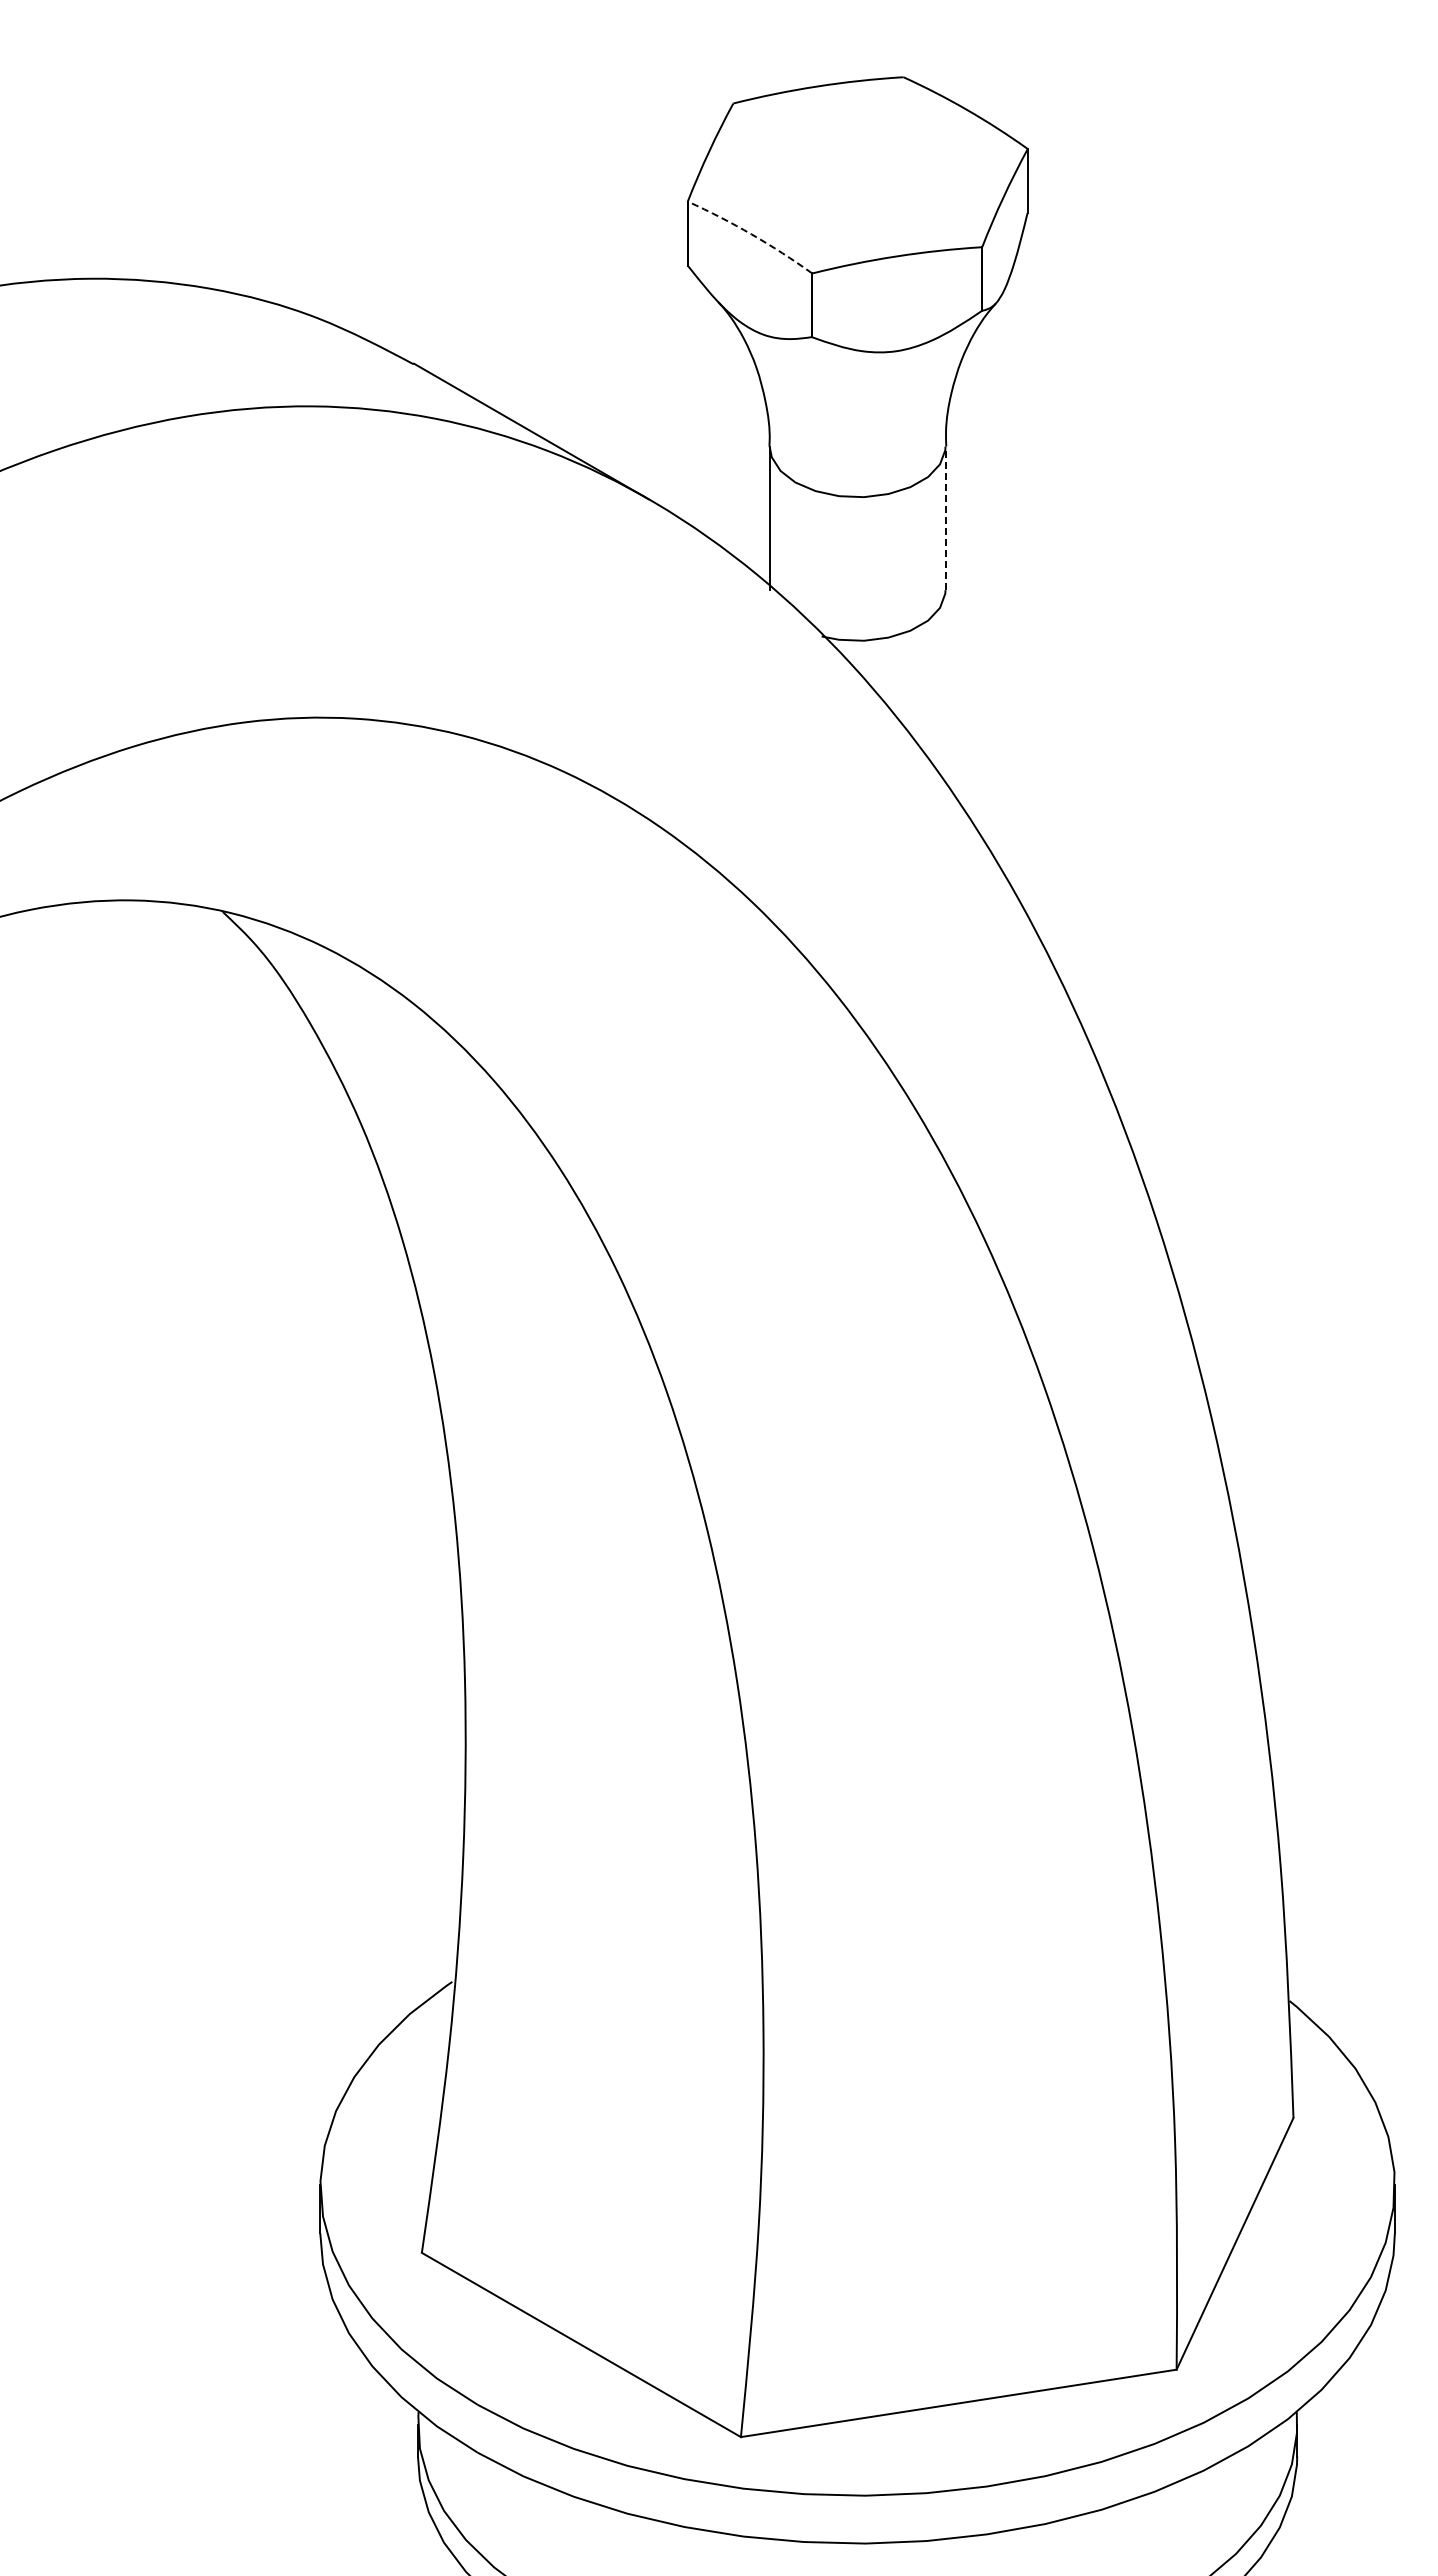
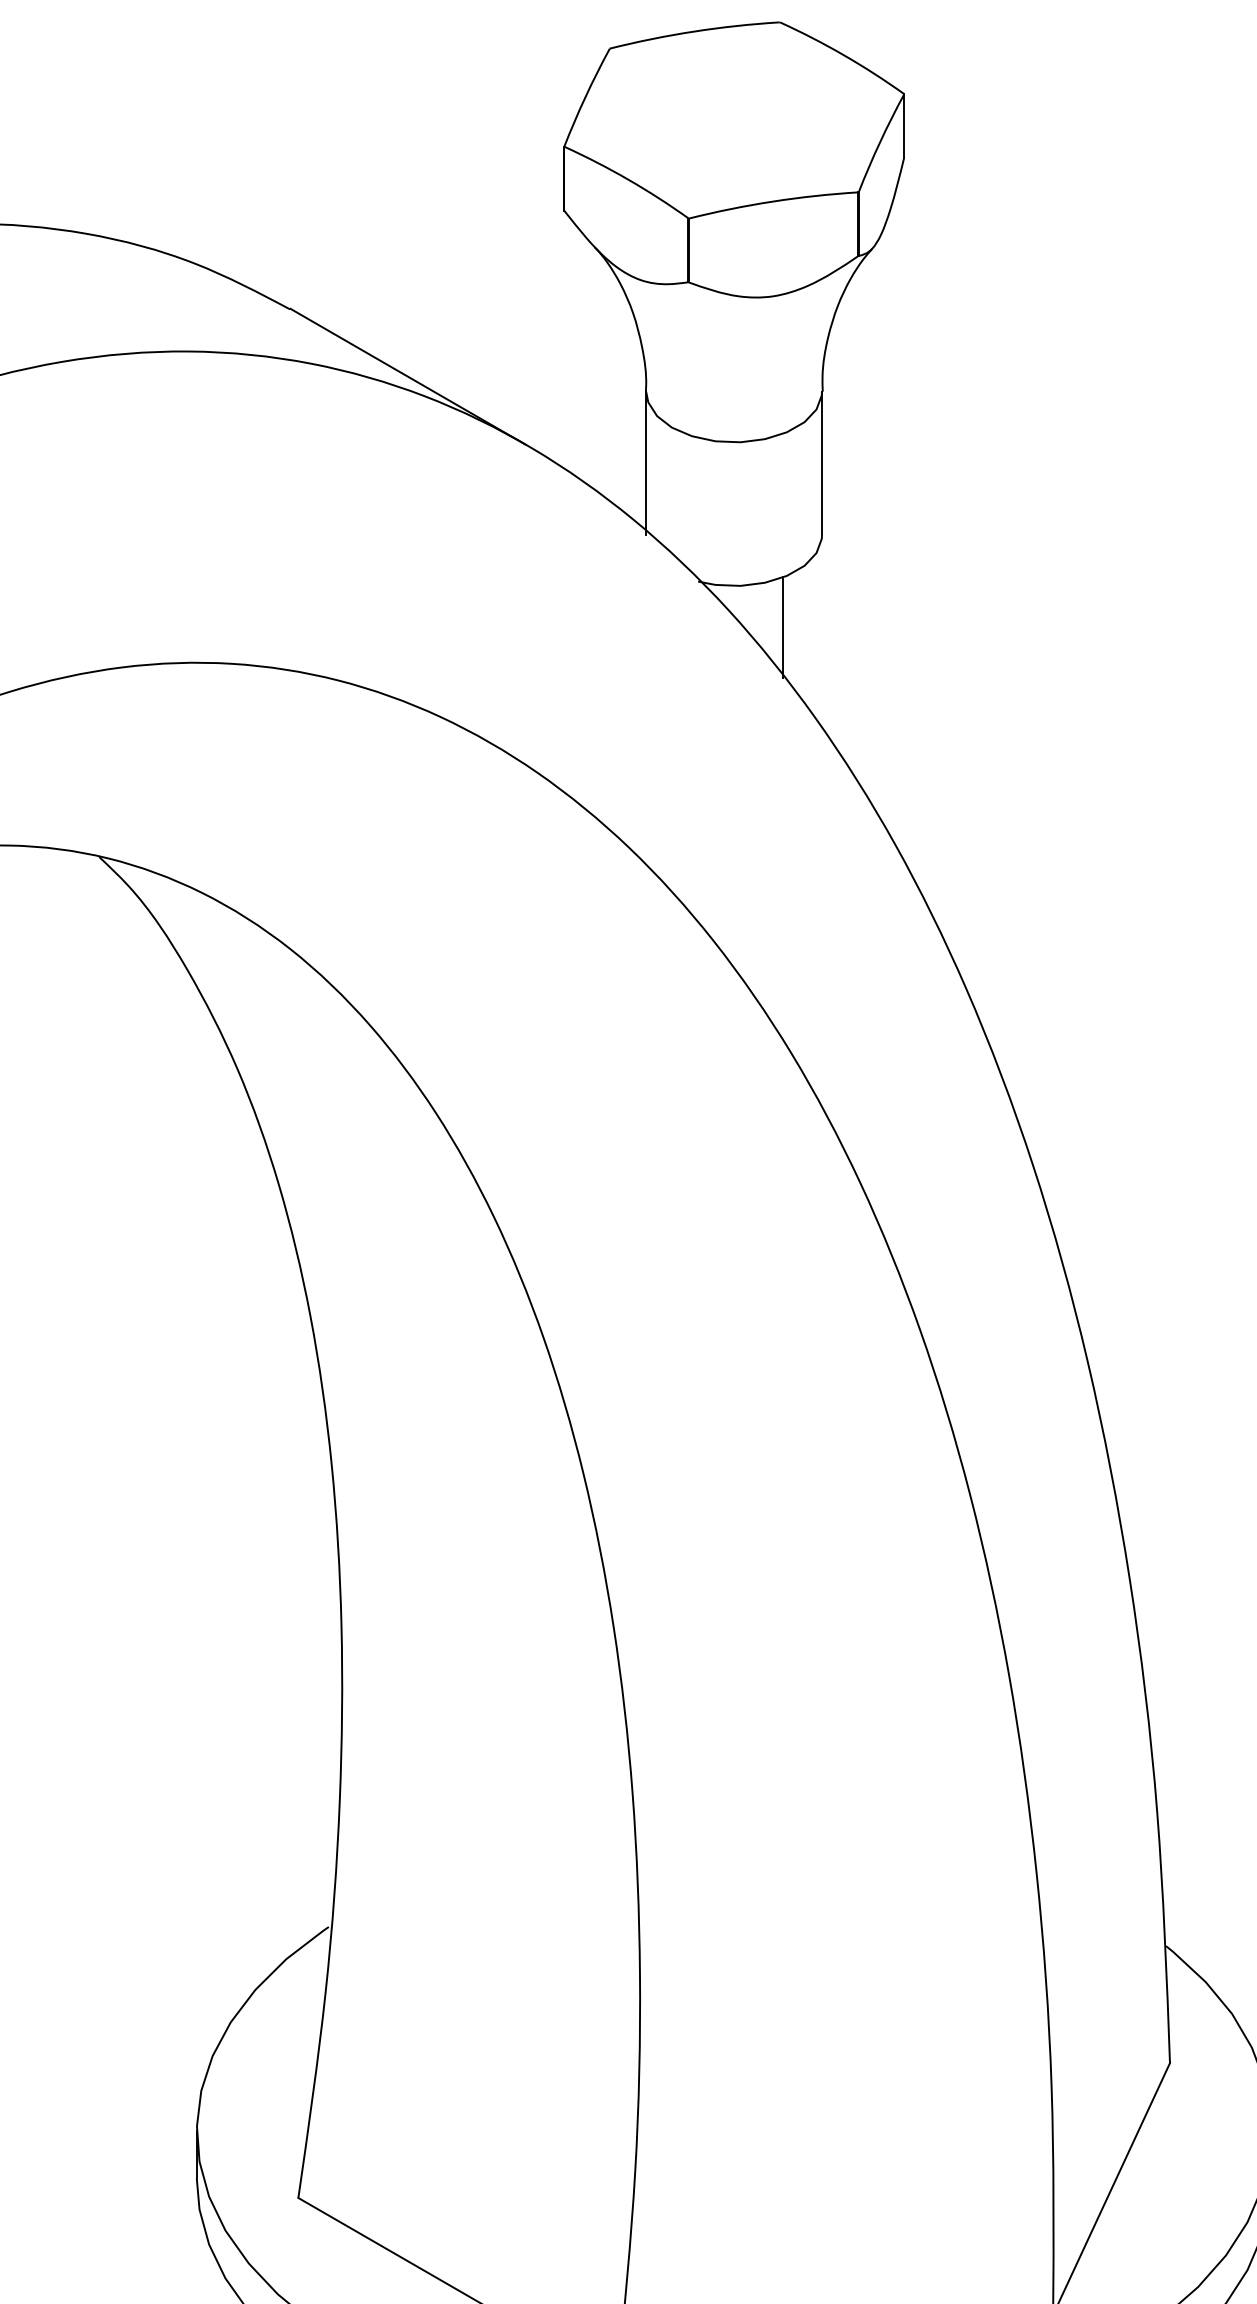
arc: (751, 234) -> (628, 179), dashed -> solid
line: (945, 518) -> (822, 463), dashed -> solid
line: (906, 682) -> (783, 627), added

